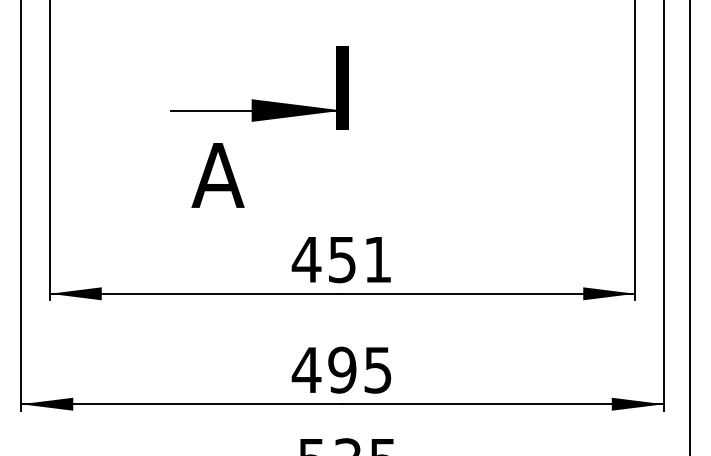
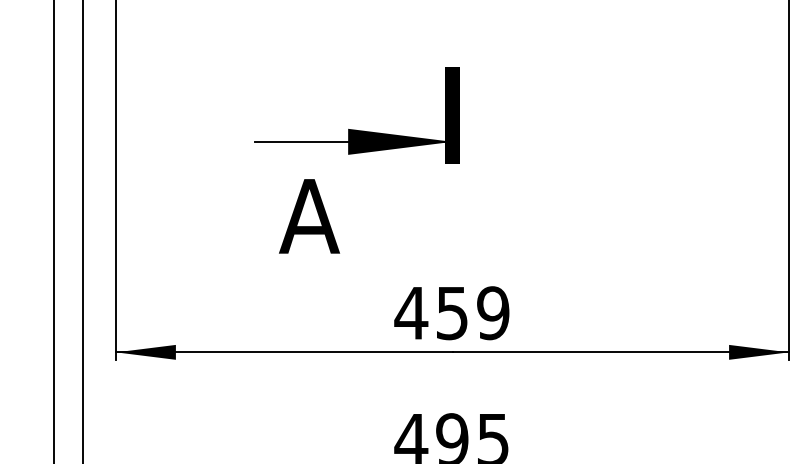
text: (377, 259) -> (492, 312), 451 -> 459

